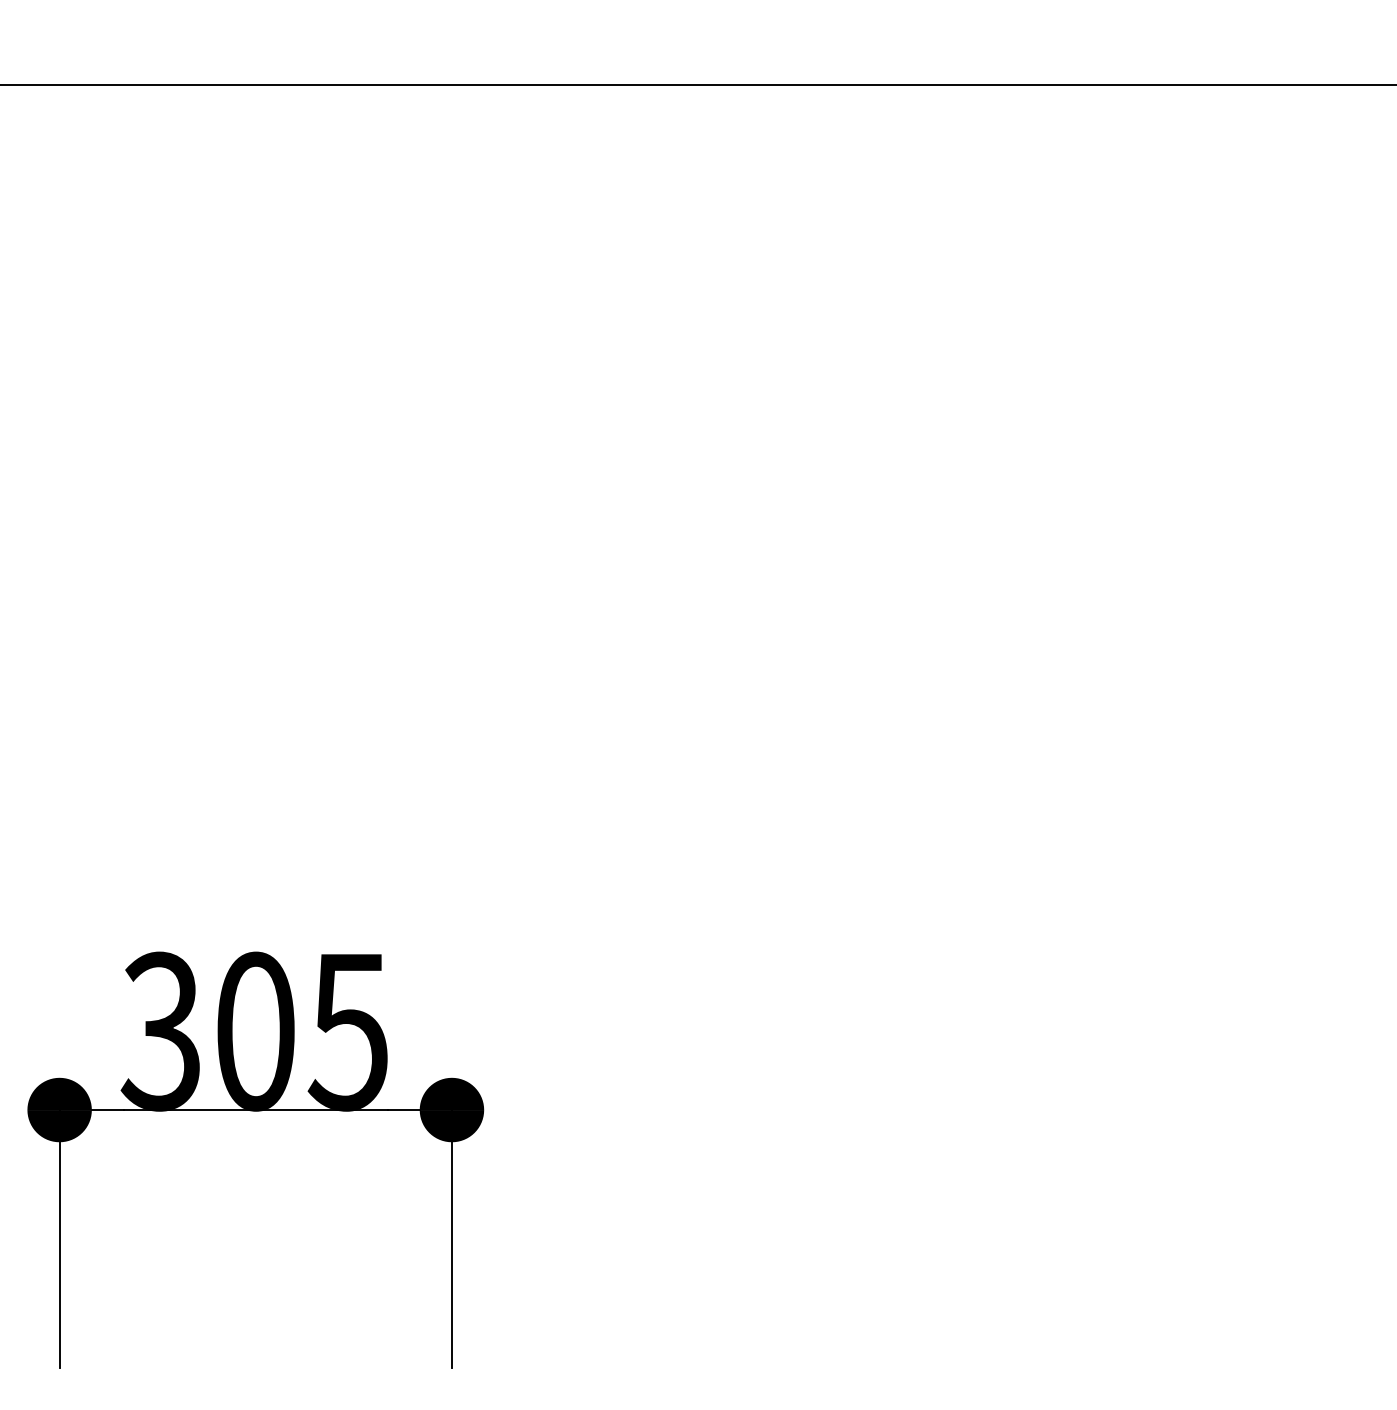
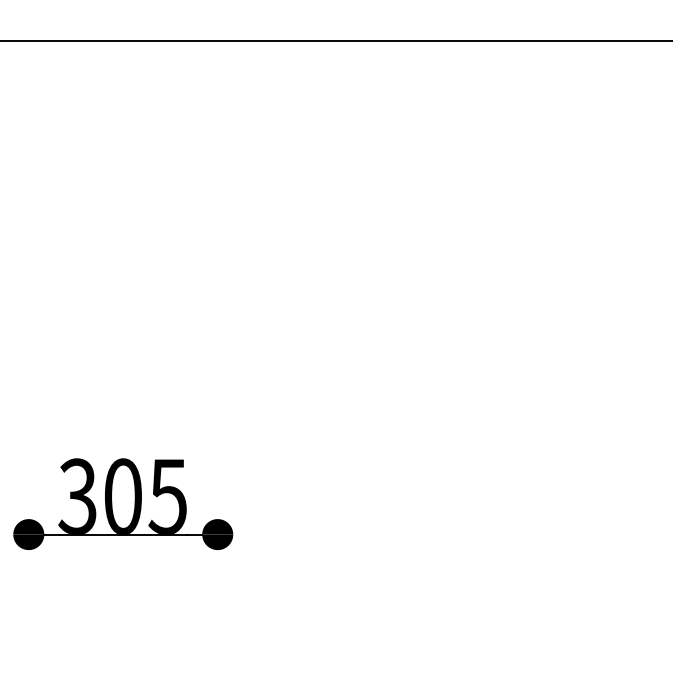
line: (59, 1236) -> (28, 595), removed
line: (451, 1236) -> (217, 595), removed

